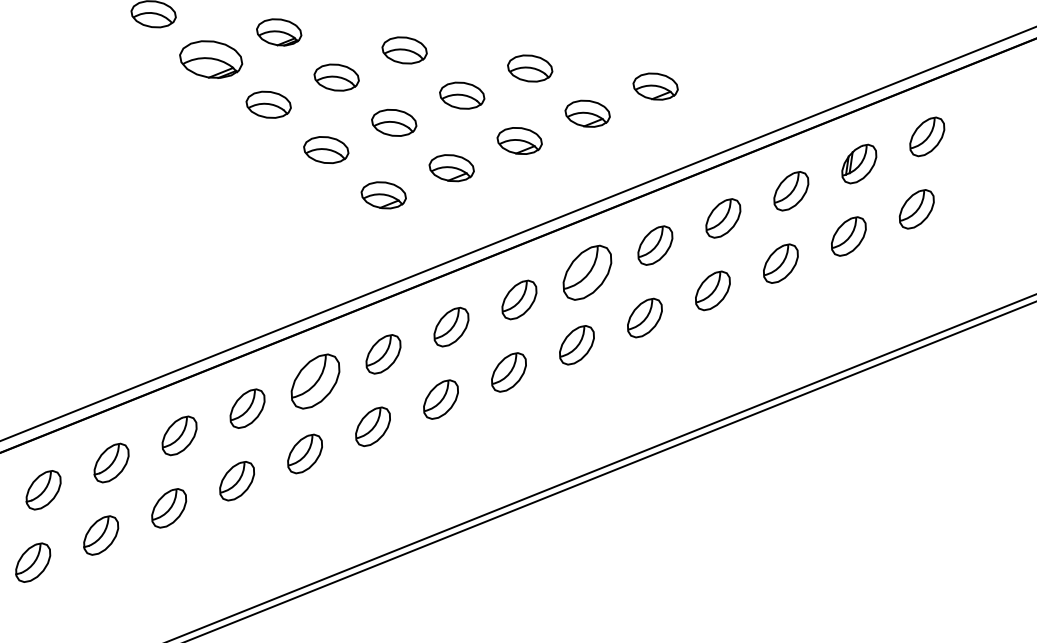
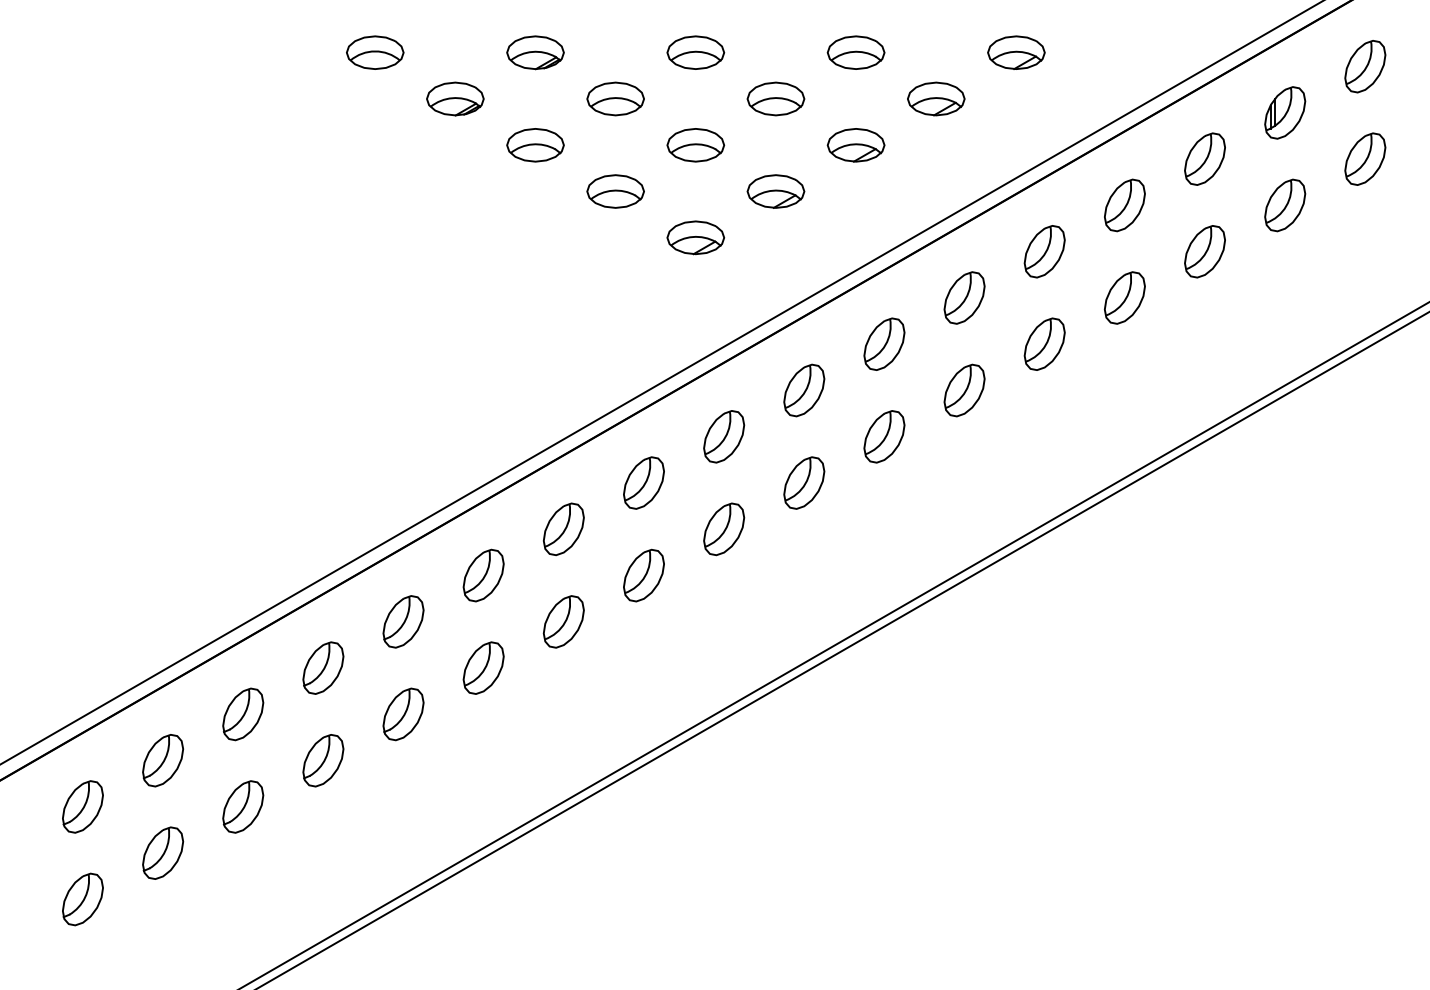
part: (211, 59) -> (455, 98), size x0.71
part: (587, 272) -> (964, 297), size x0.71
part: (315, 381) -> (643, 482), size x0.71

